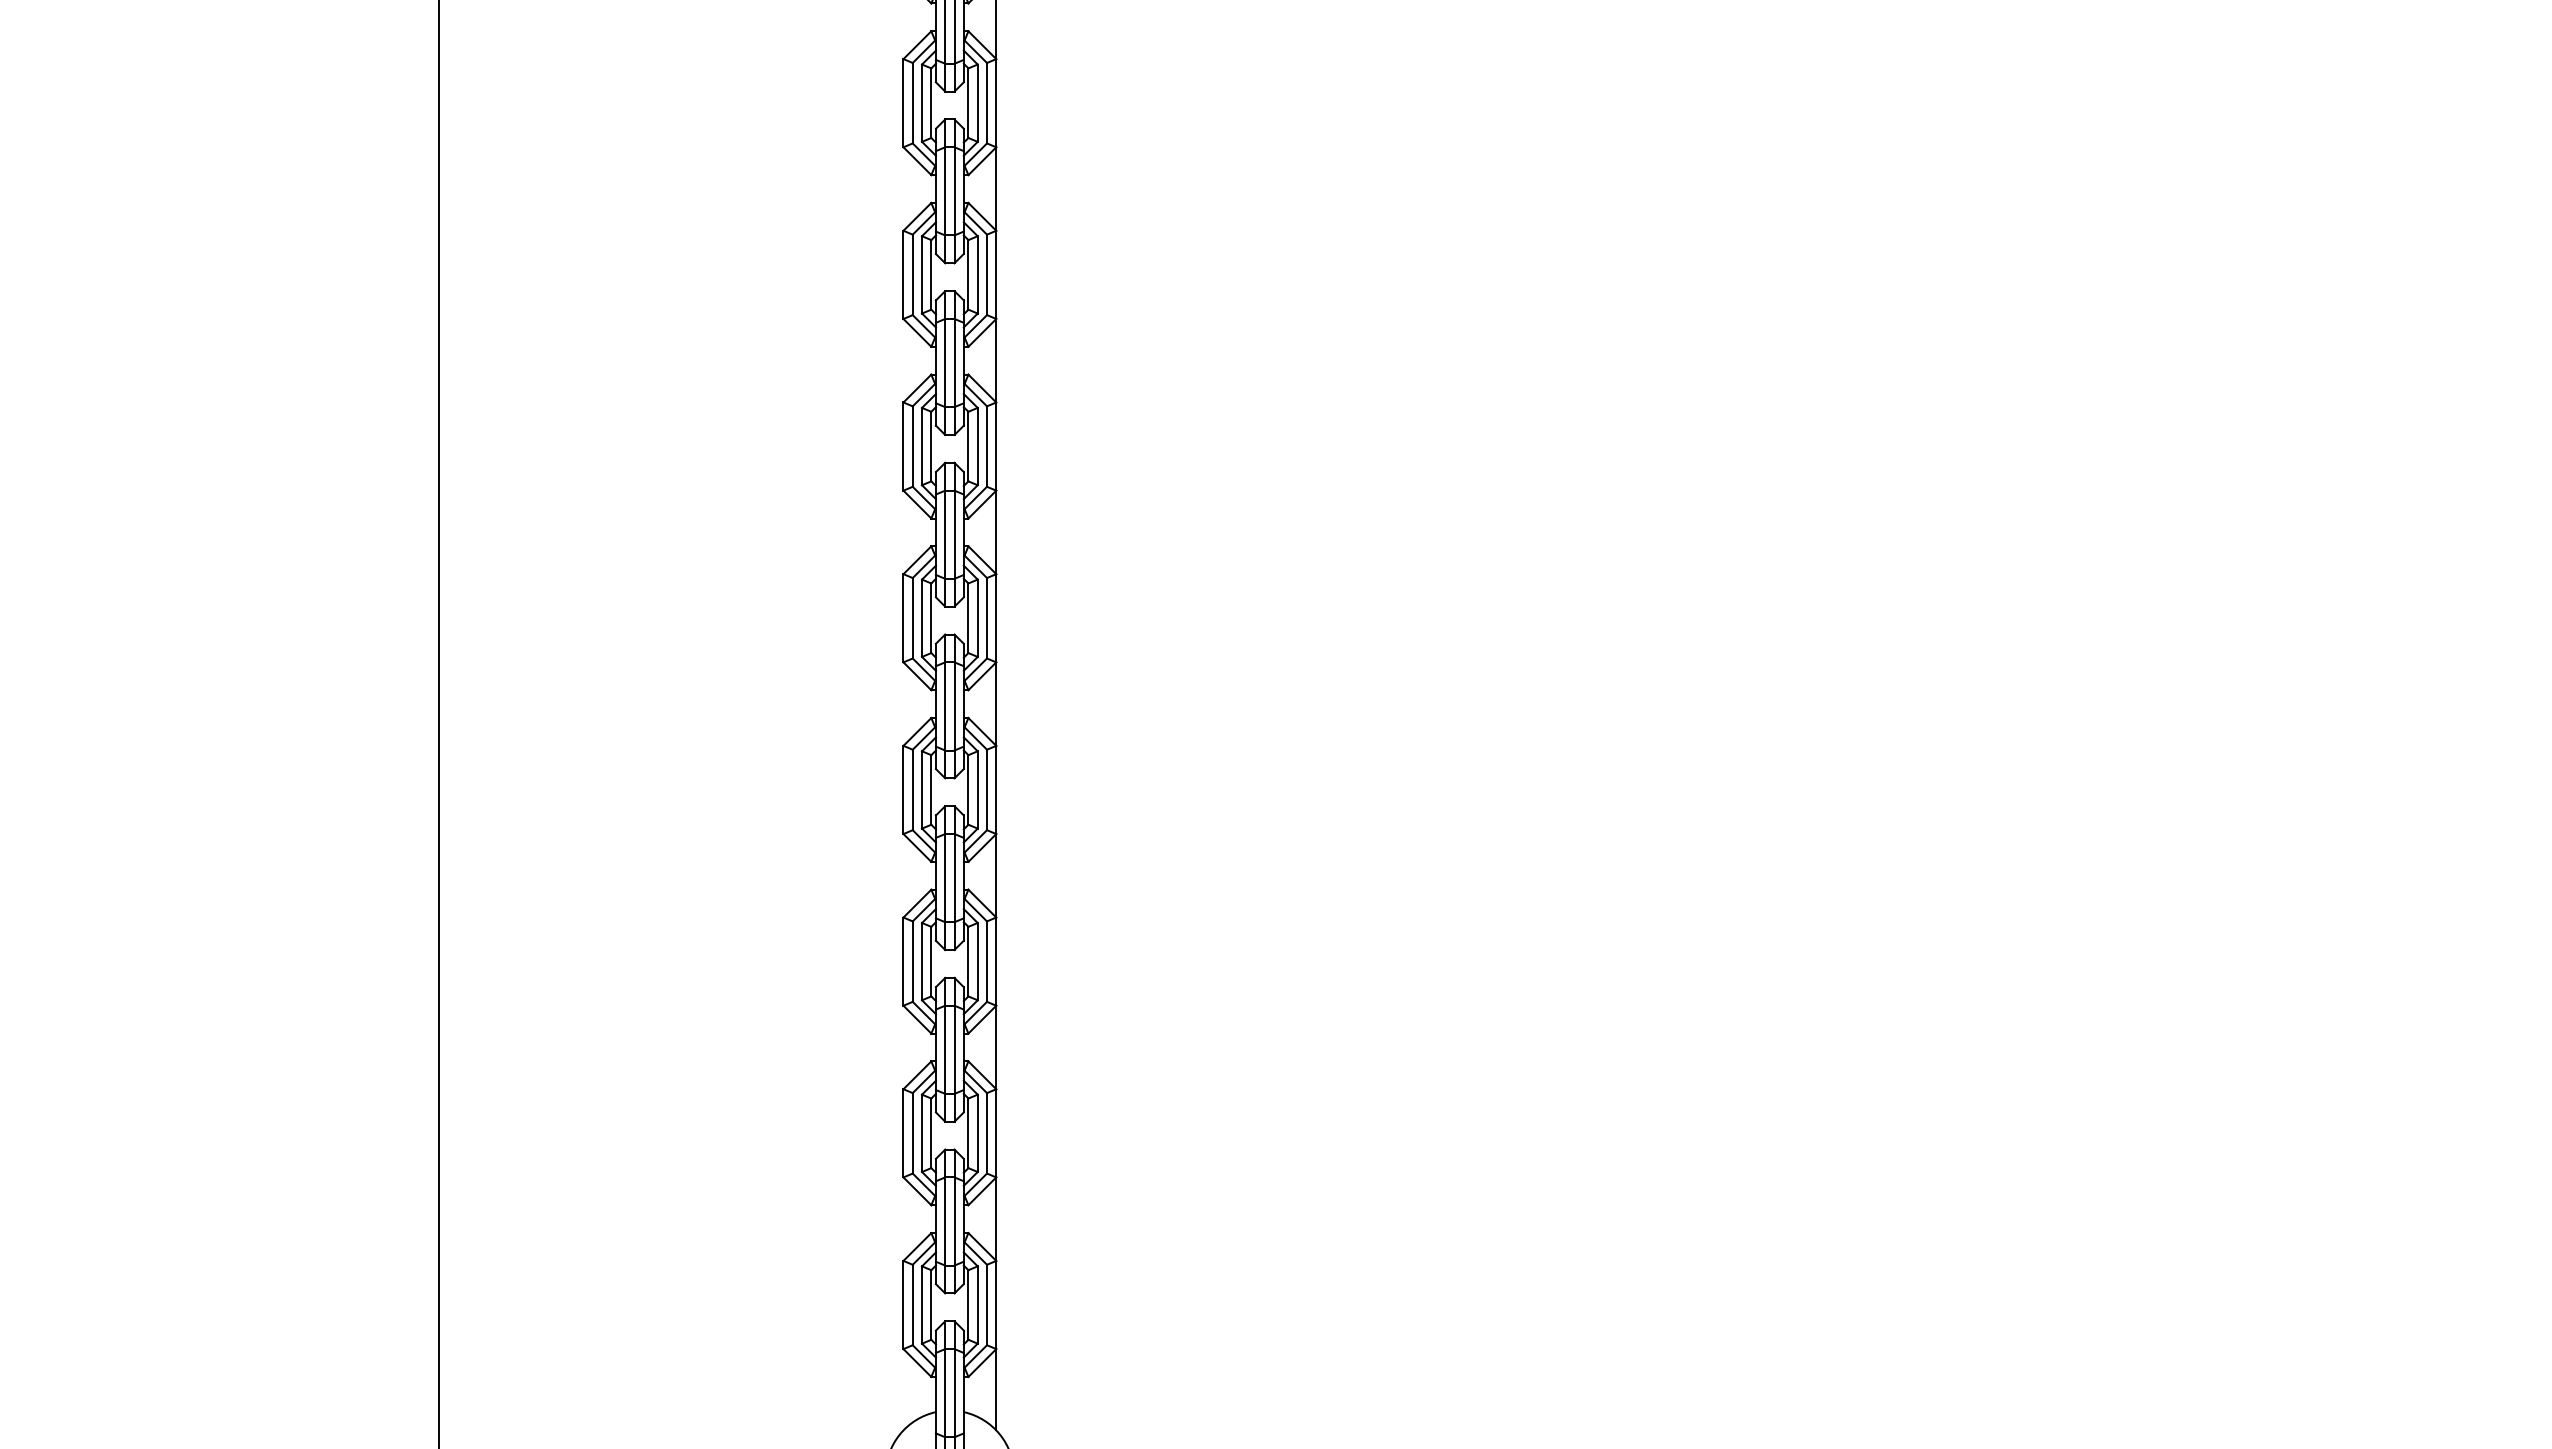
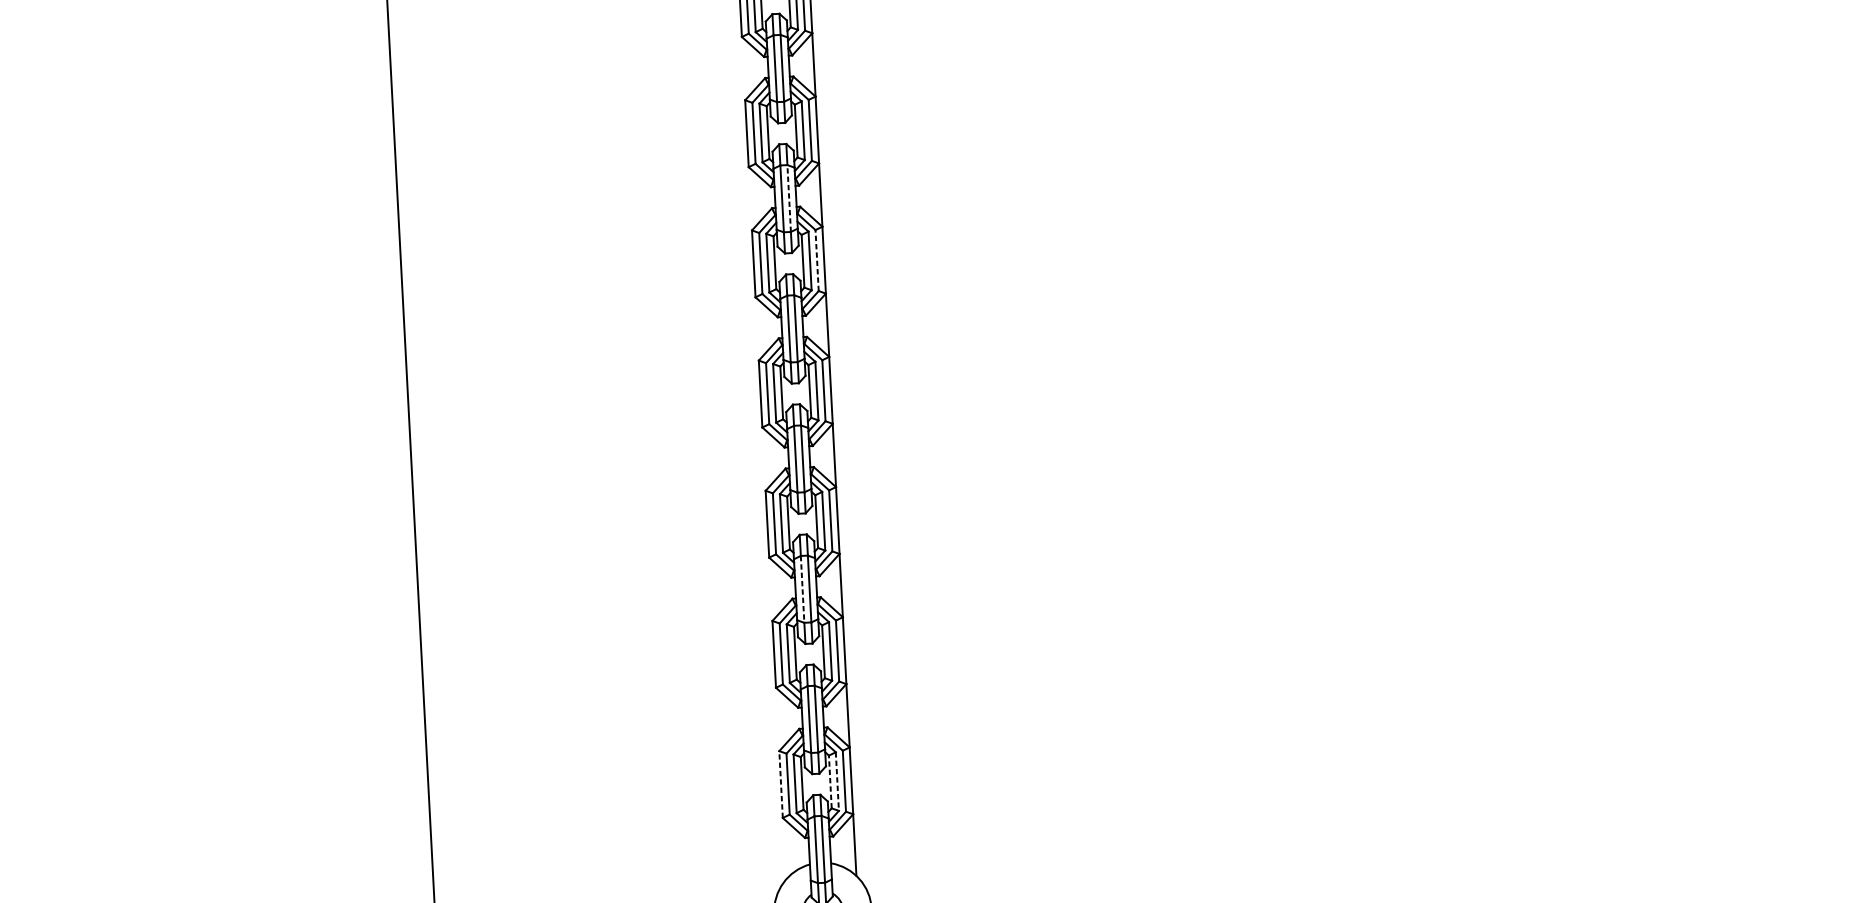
line: (954, 534) -> (789, 198), solid -> dashed
line: (987, 617) -> (817, 259), solid -> dashed
line: (945, 1050) -> (802, 589), solid -> dashed
line: (903, 1304) -> (781, 784), solid -> dashed
line: (968, 1305) -> (830, 782), solid -> dashed
line: (977, 1305) -> (837, 781), solid -> dashed

